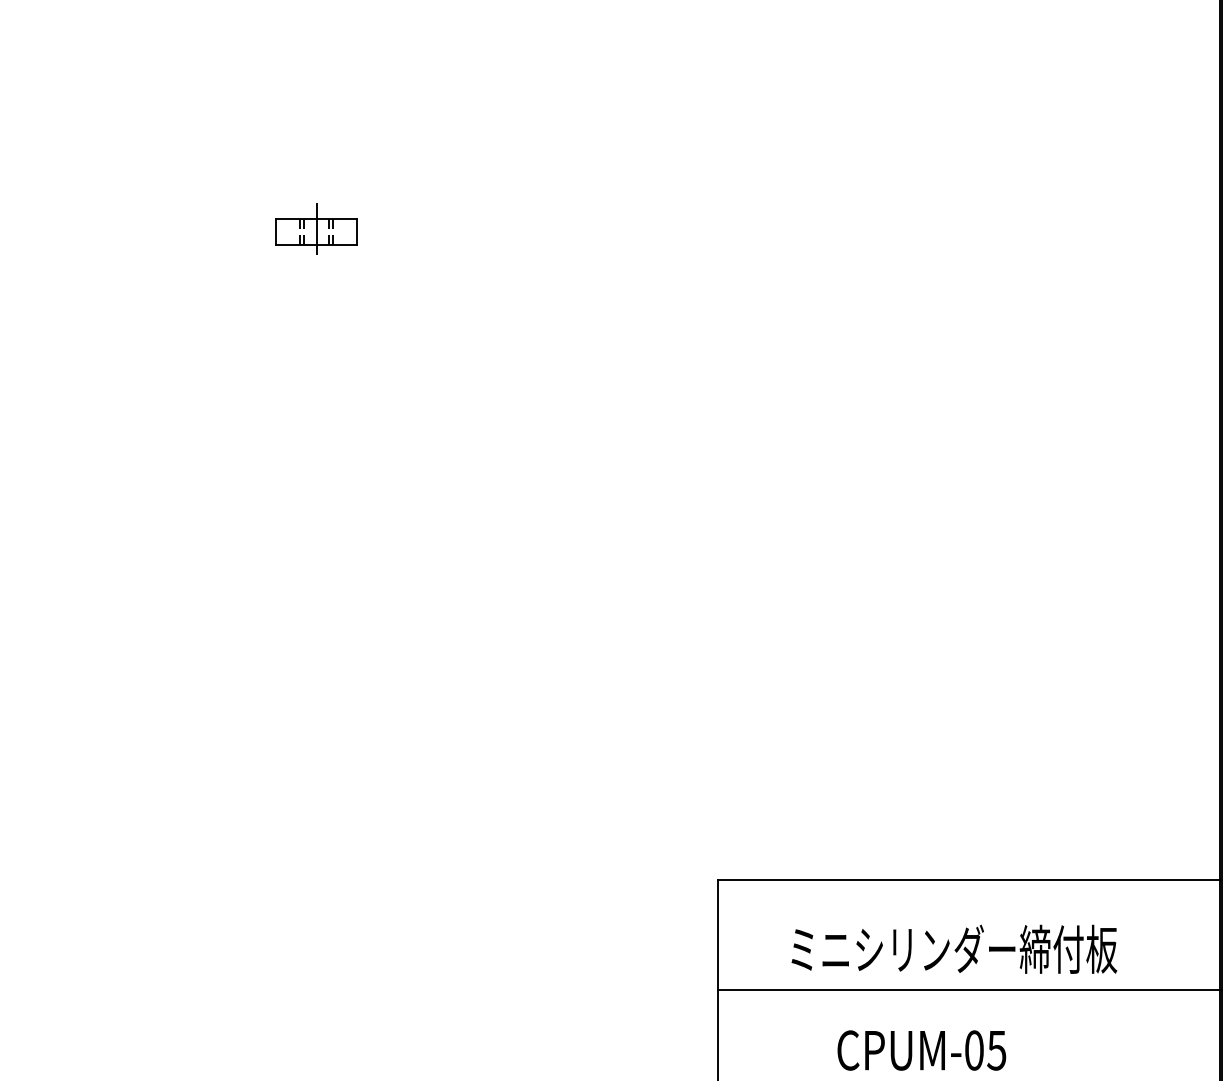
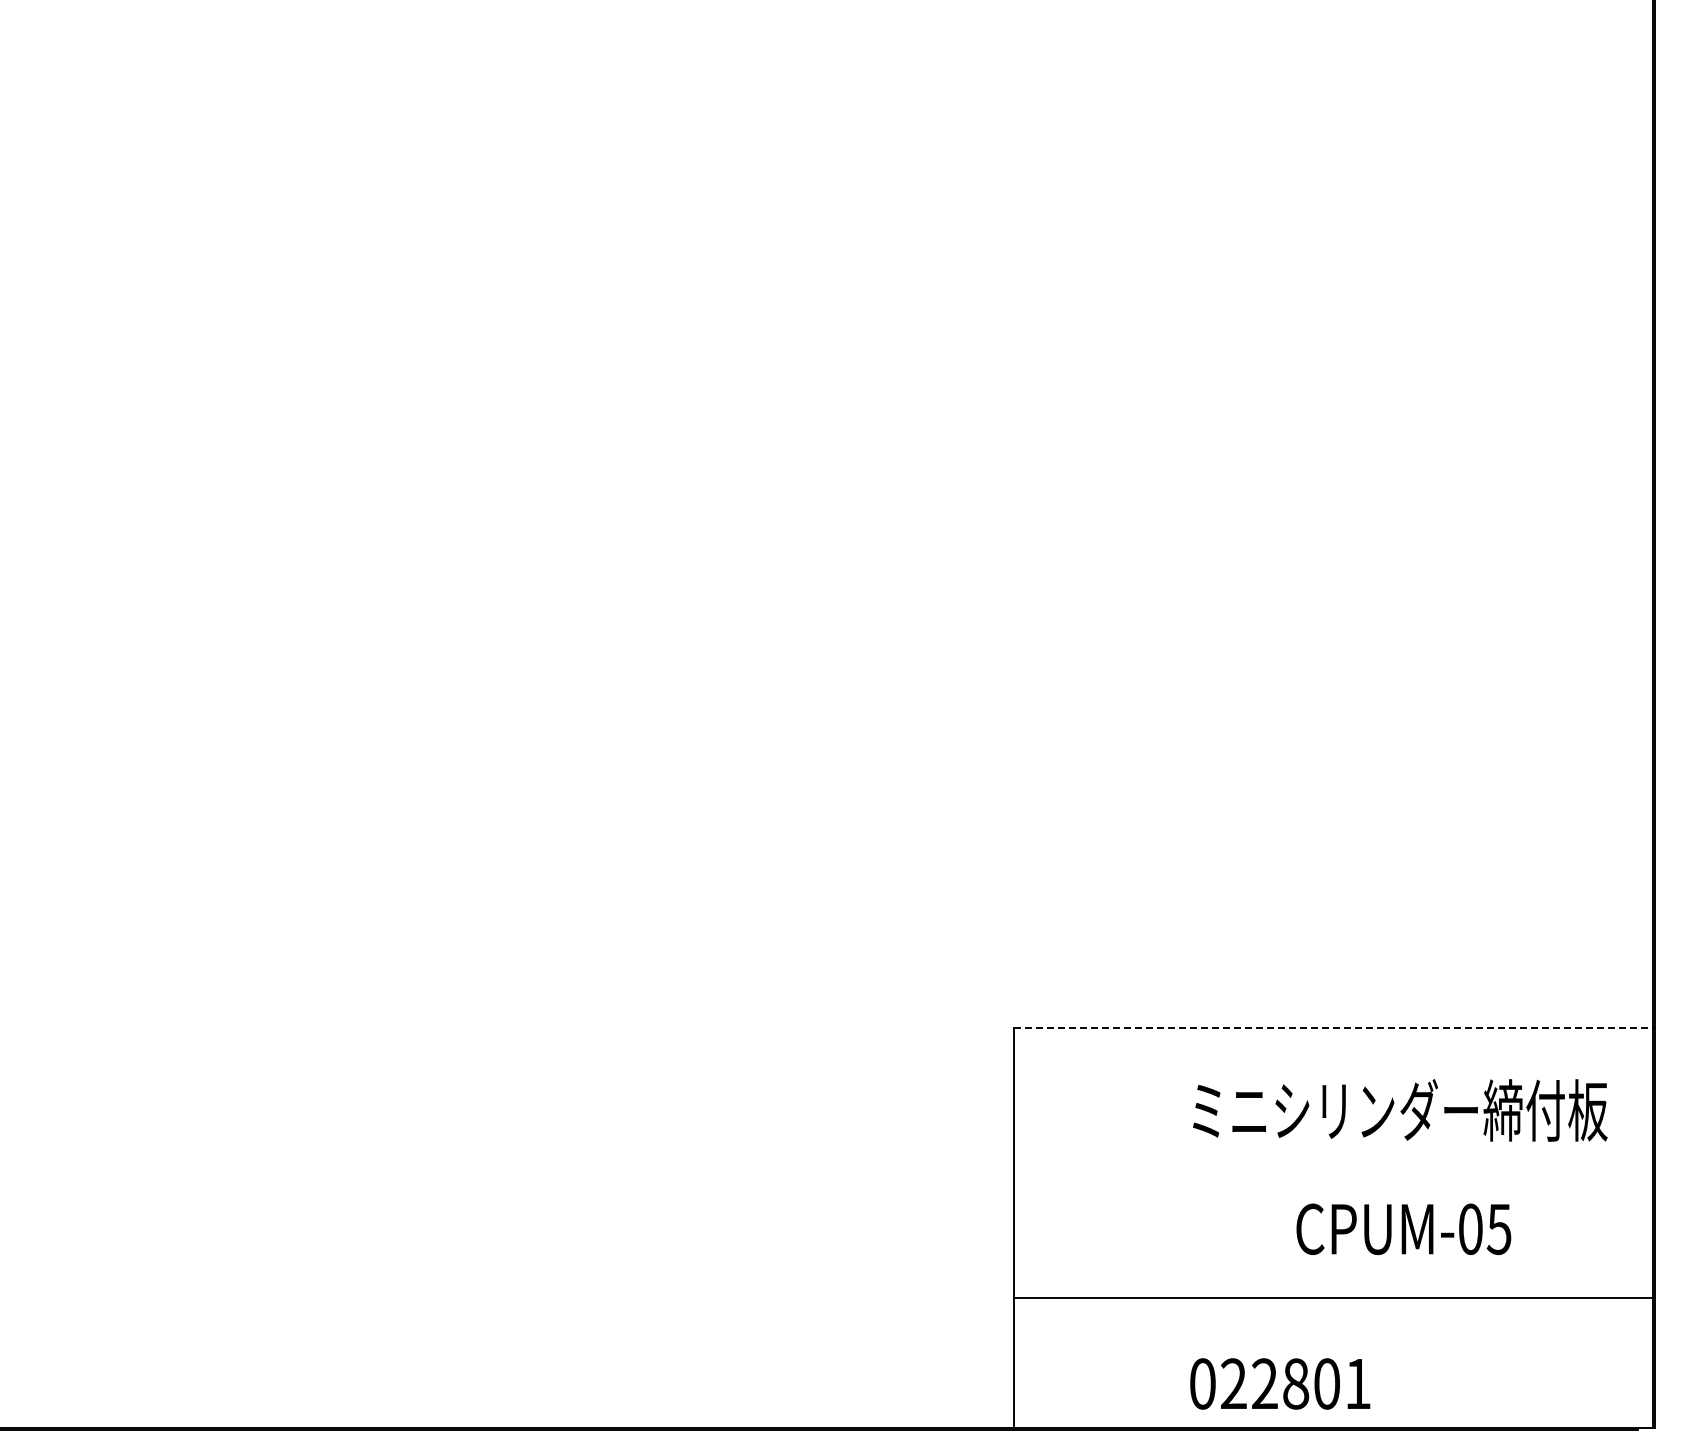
part: (316, 228) -> (501, 198), removed
line: (970, 880) -> (1334, 1028), solid -> dashed
text: (954, 949) -> (1400, 1110), moved
line: (969, 990) -> (1333, 1168), removed
text: (921, 1050) -> (1403, 1229), moved

